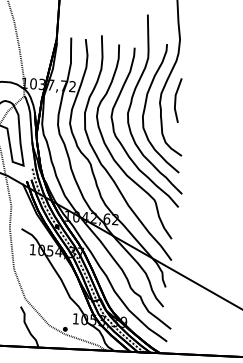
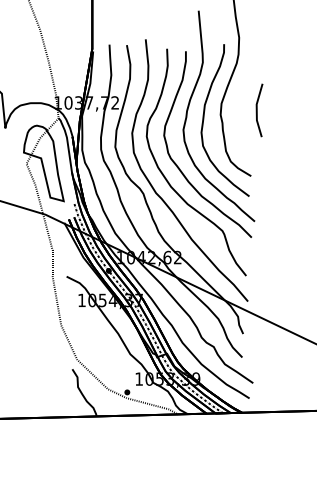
line: (175, 100) -> (257, 110), moved

